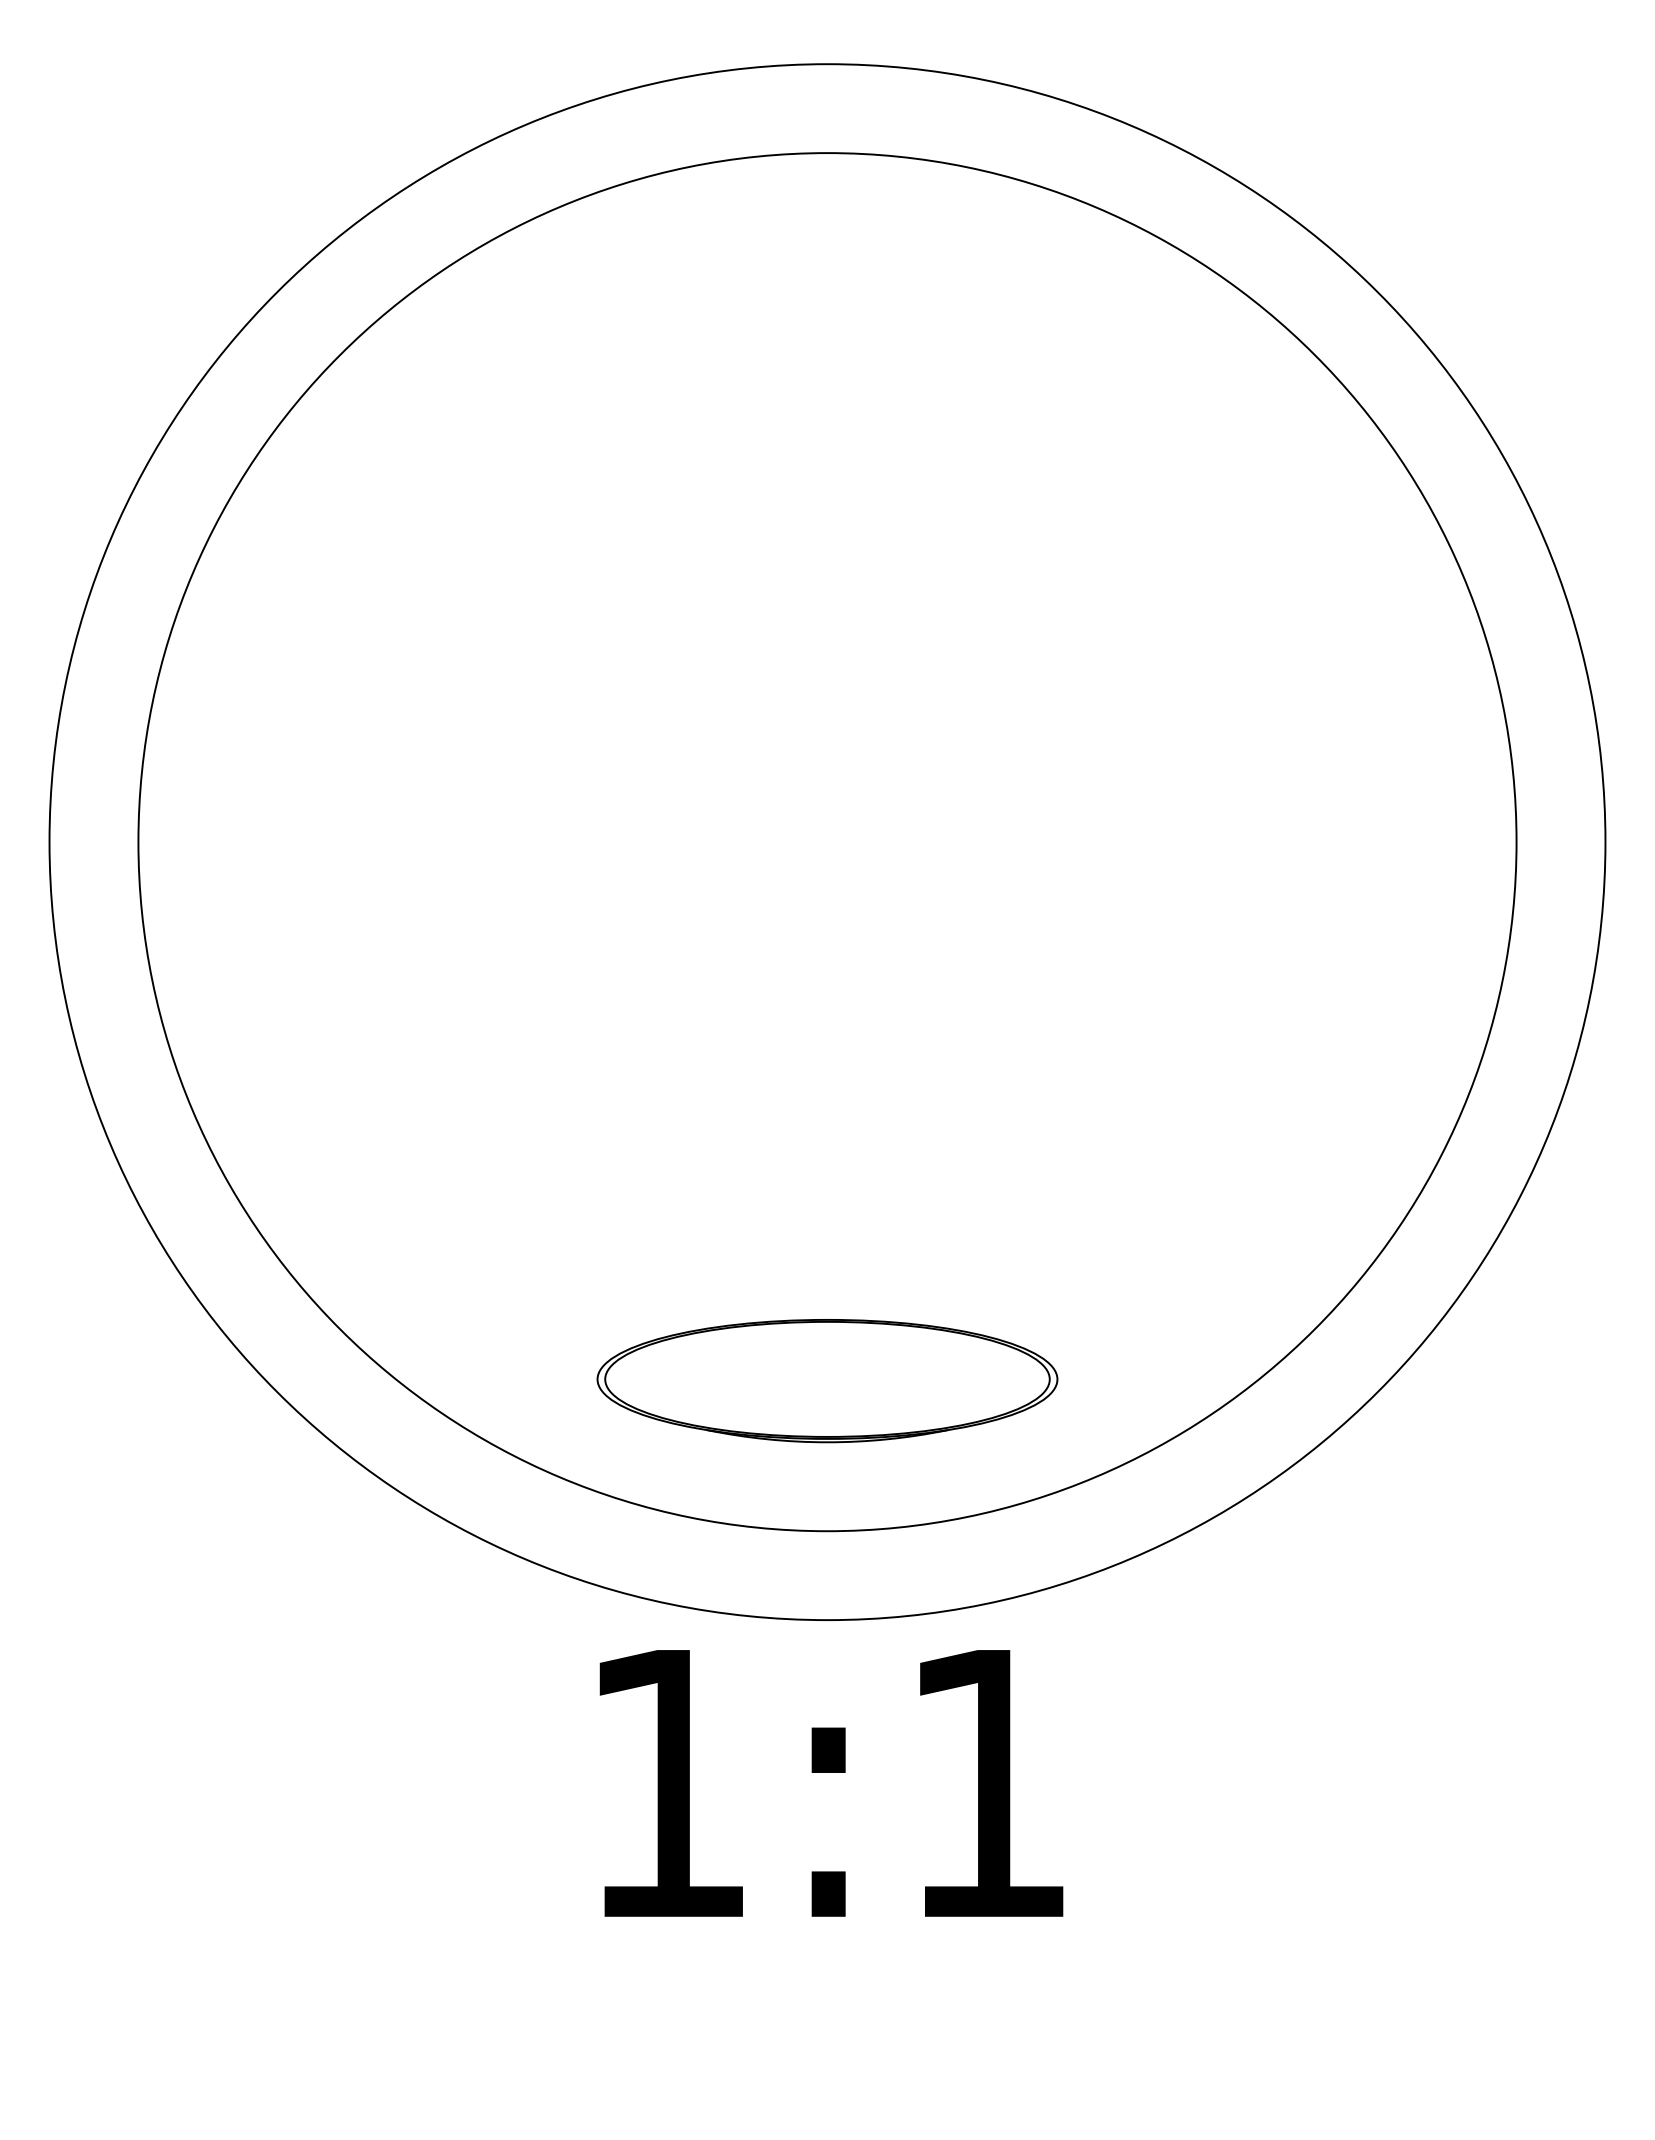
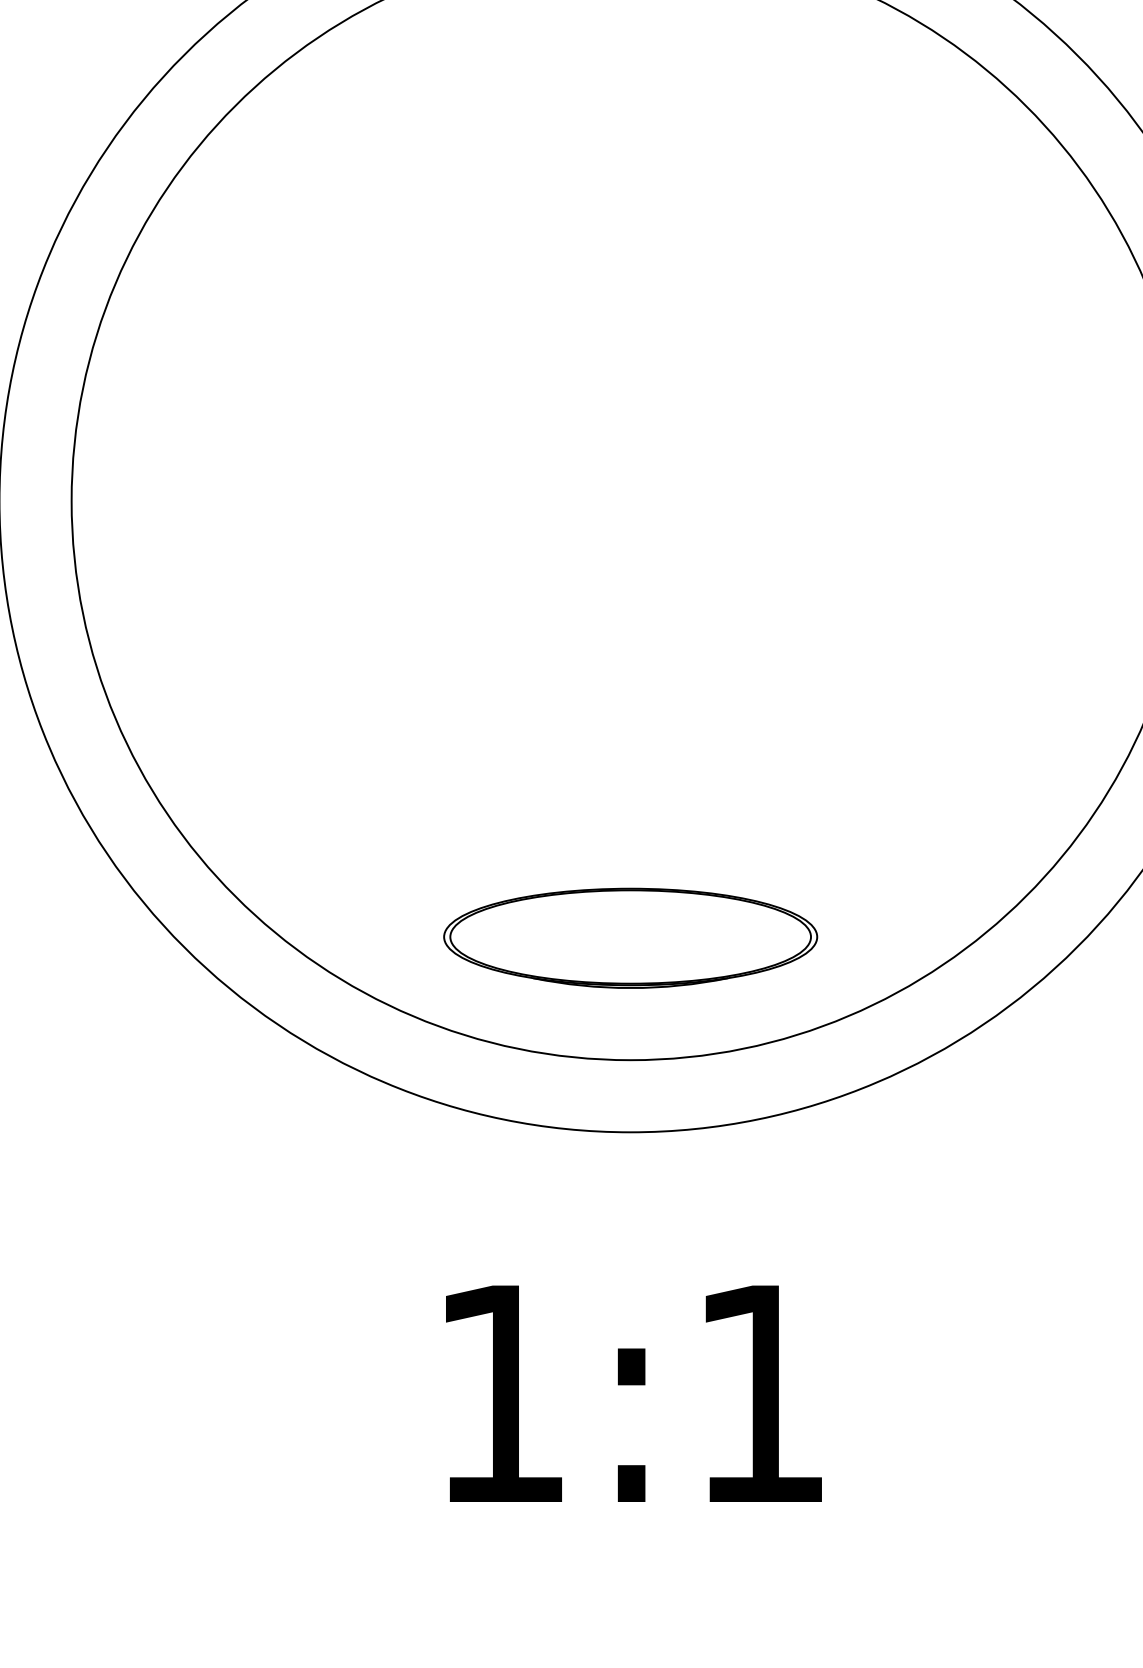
text: (831, 1783) -> (633, 1393), moved

